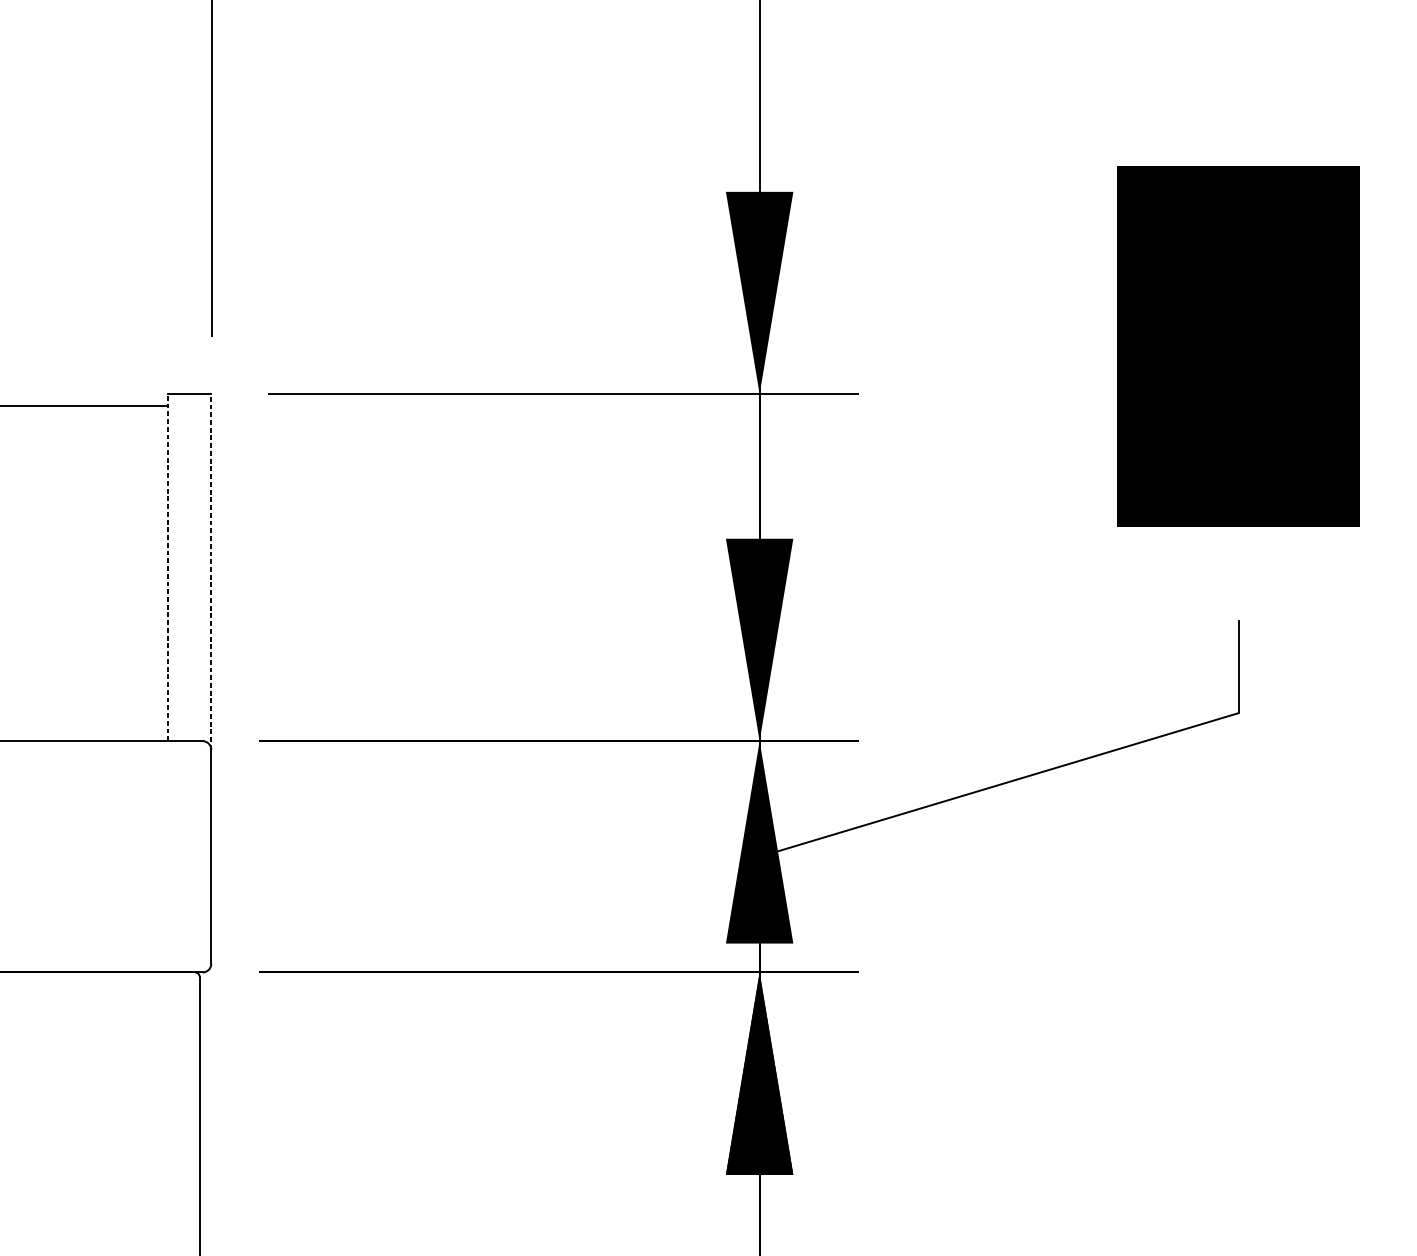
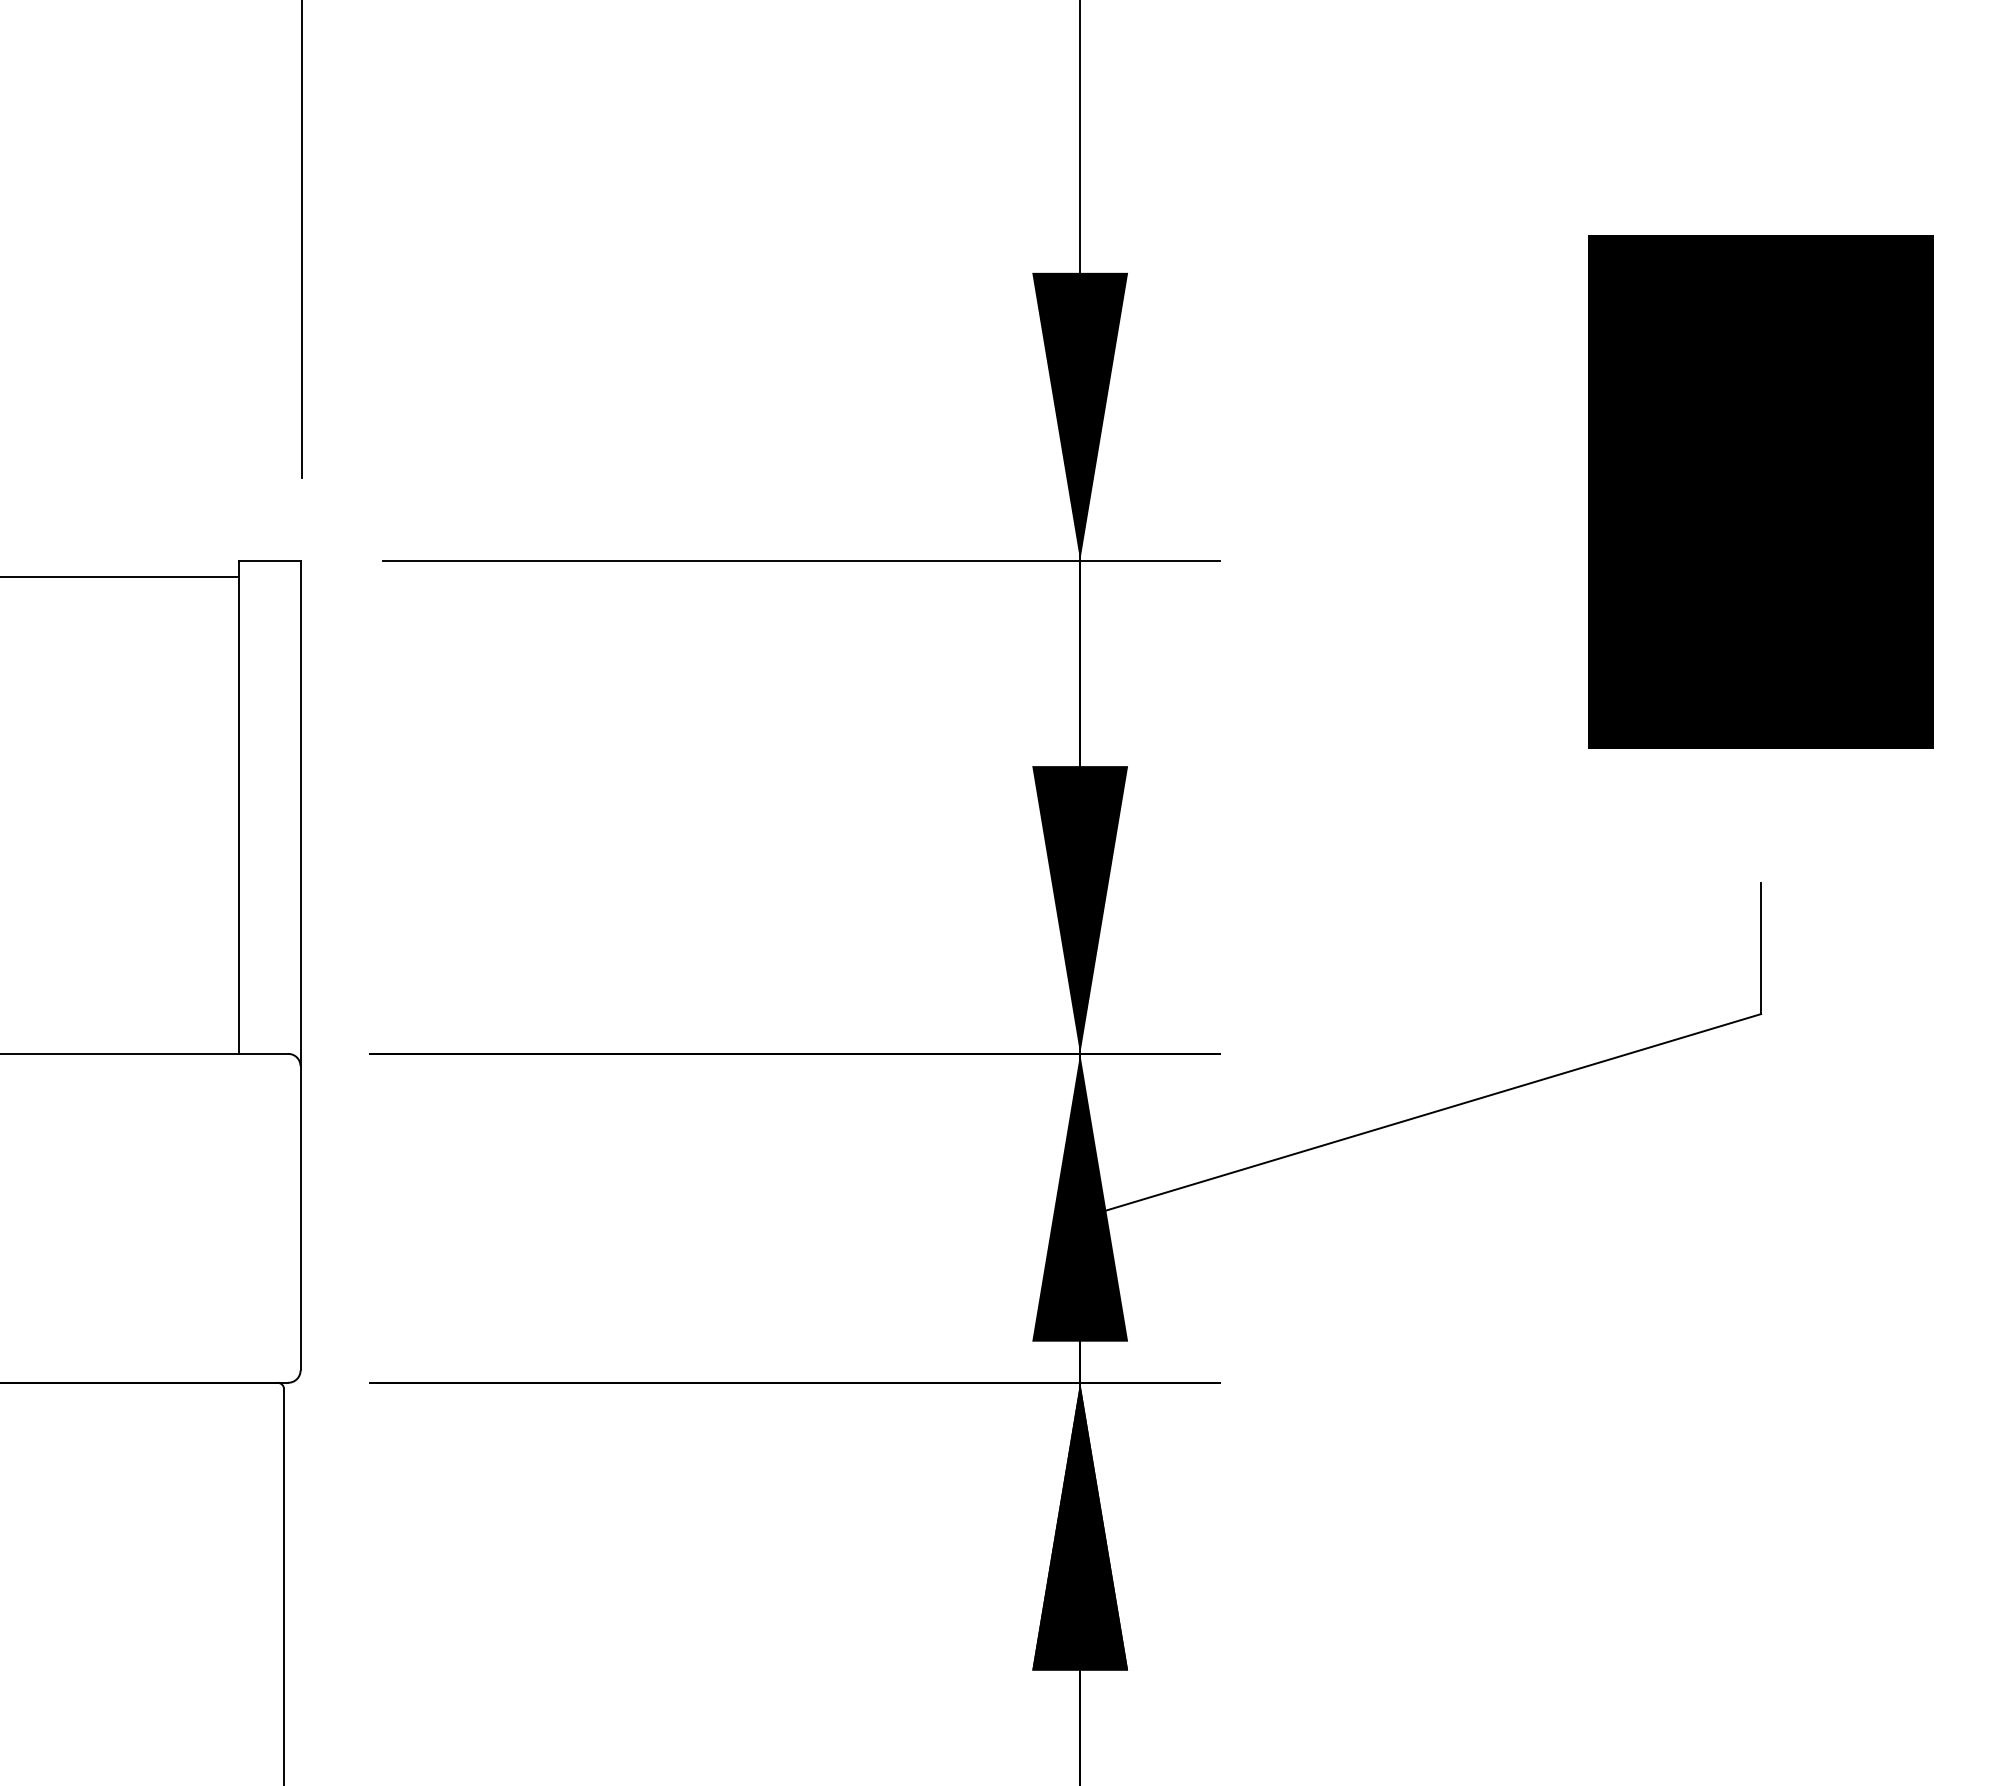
line: (167, 567) -> (238, 807), dashed -> solid
line: (211, 572) -> (300, 813), dashed -> solid

